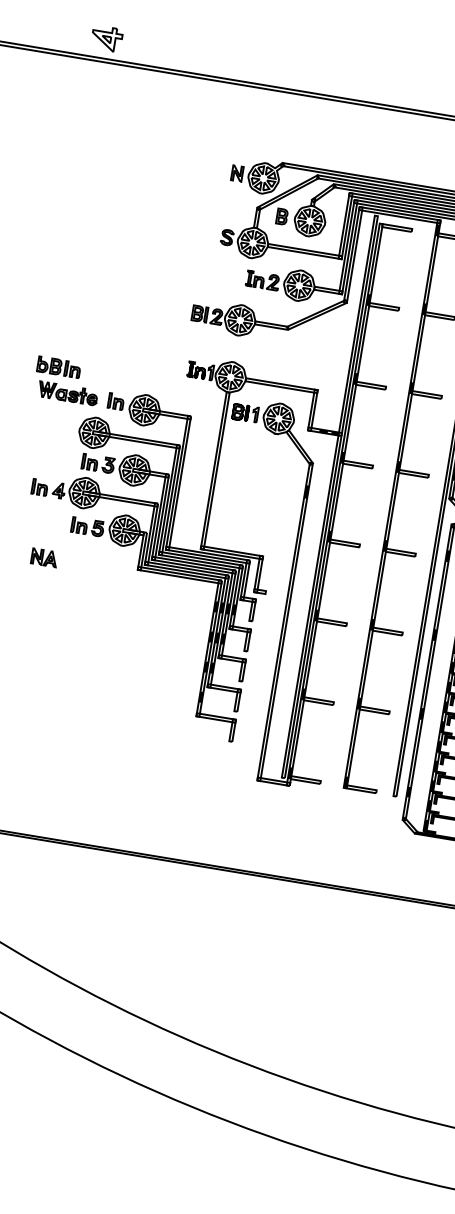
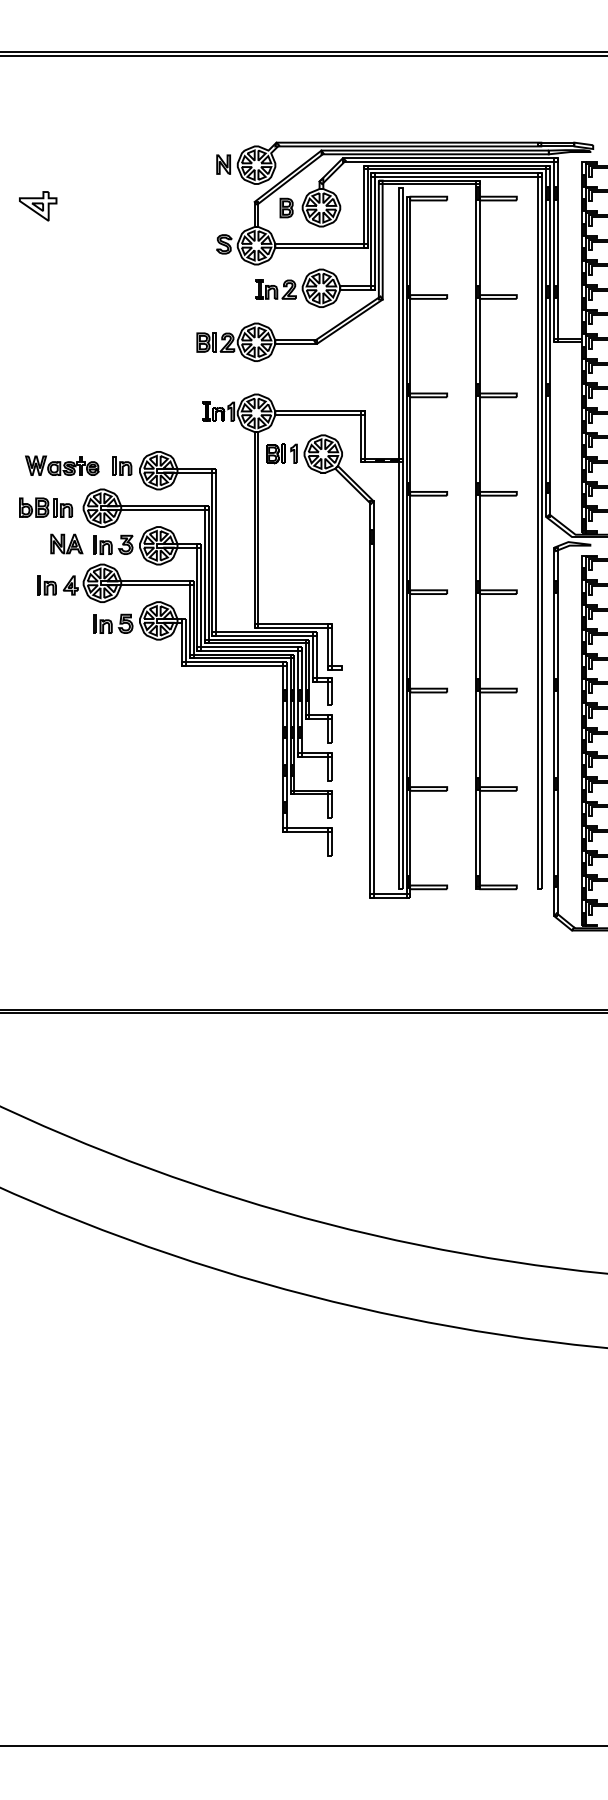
part: (107, 39) -> (38, 206), moved
part: (58, 367) -> (45, 507), moved
part: (44, 557) -> (66, 543), moved

